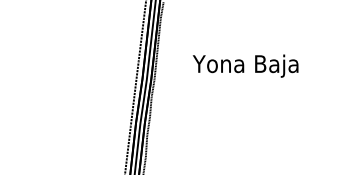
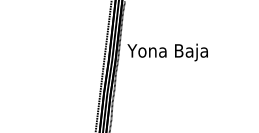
text: (245, 65) -> (167, 52), moved

